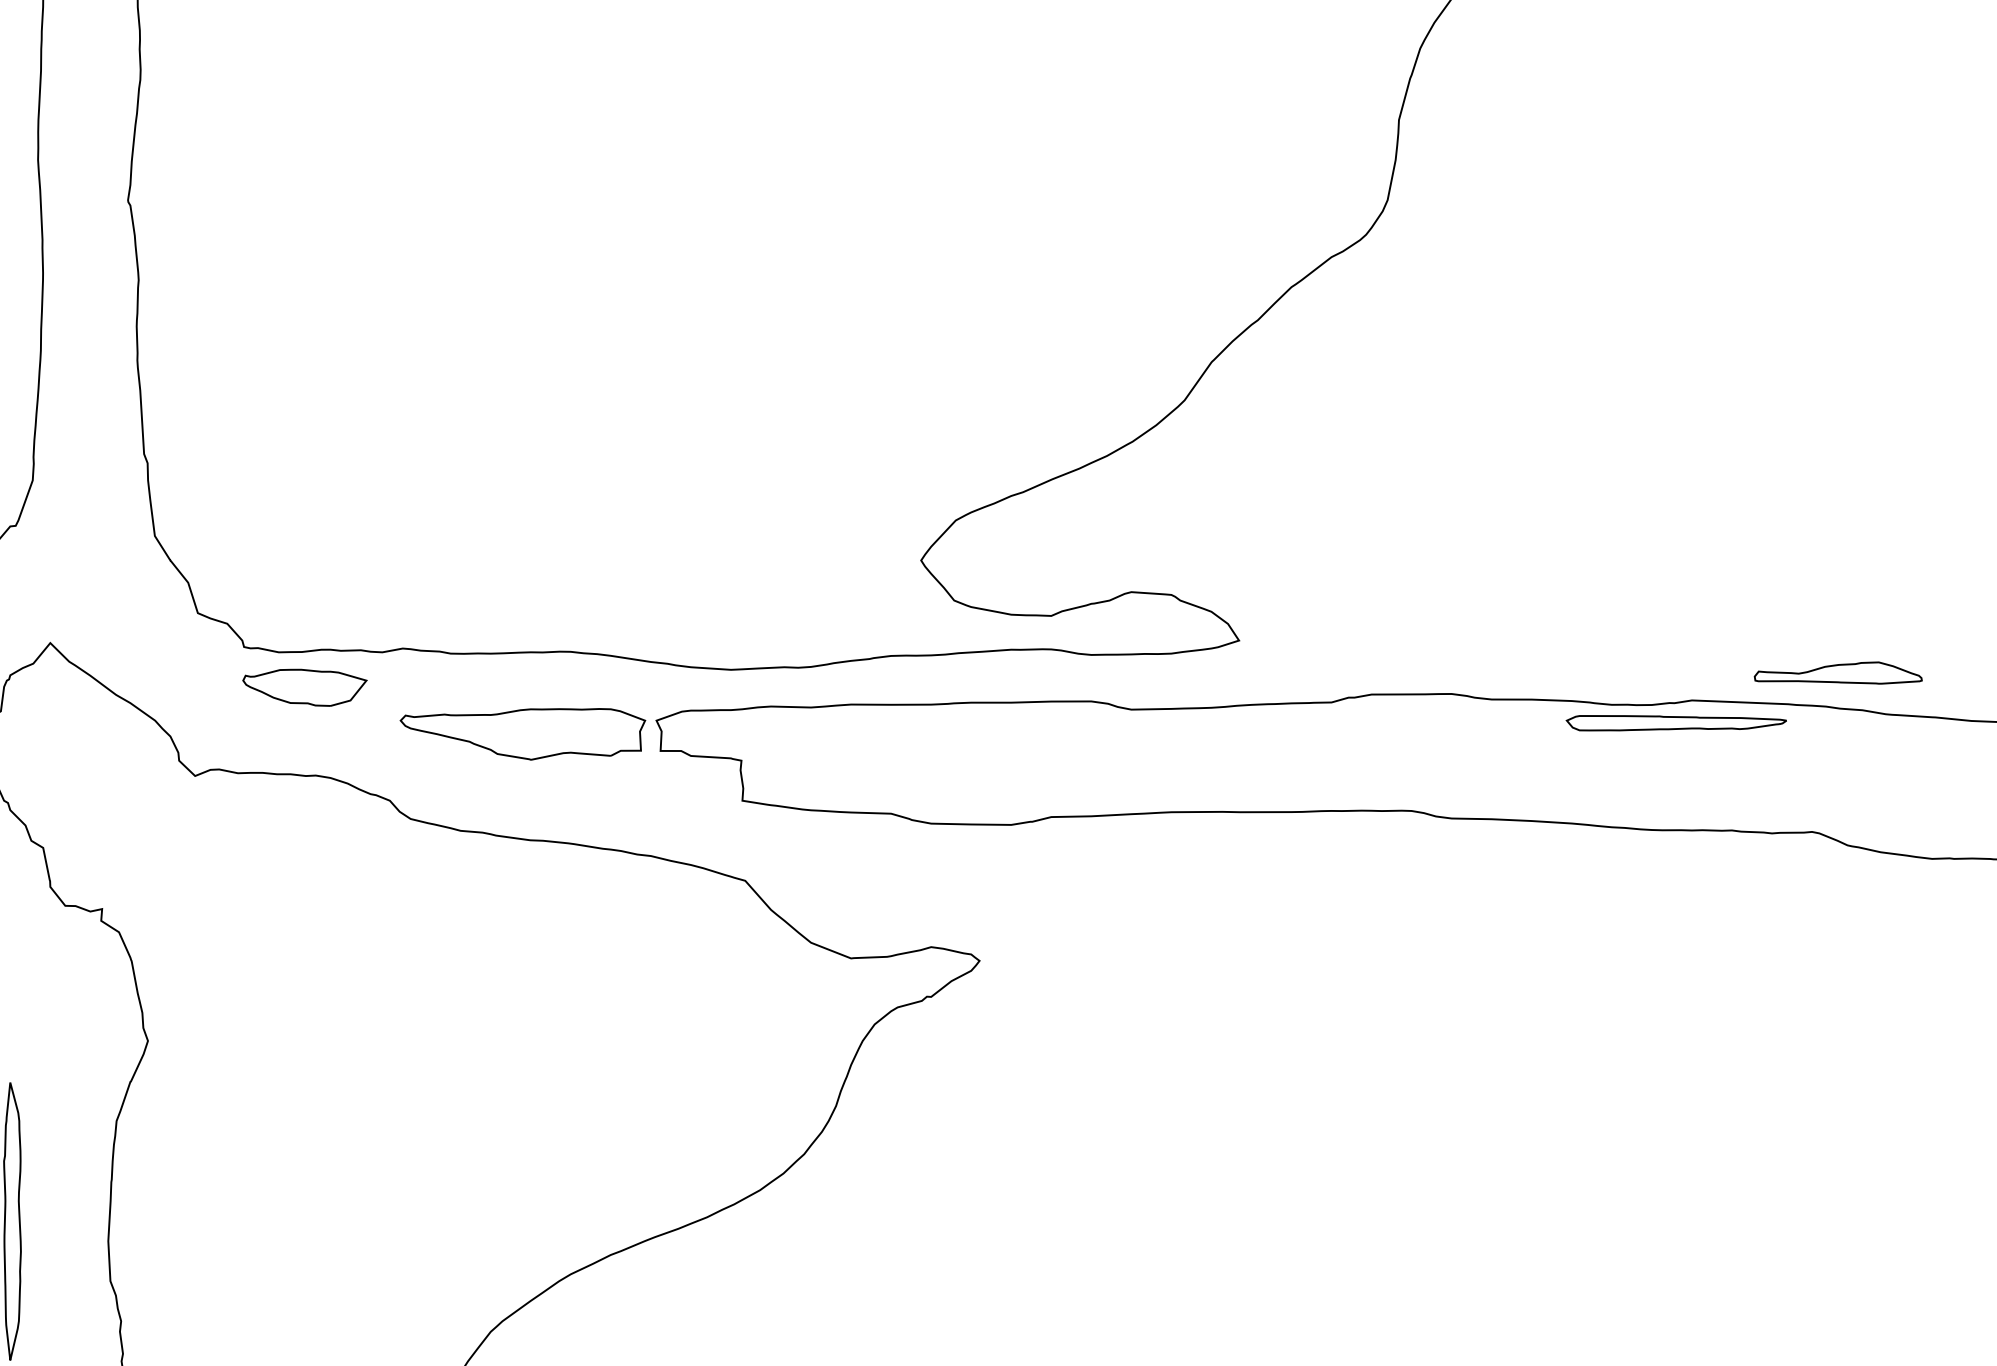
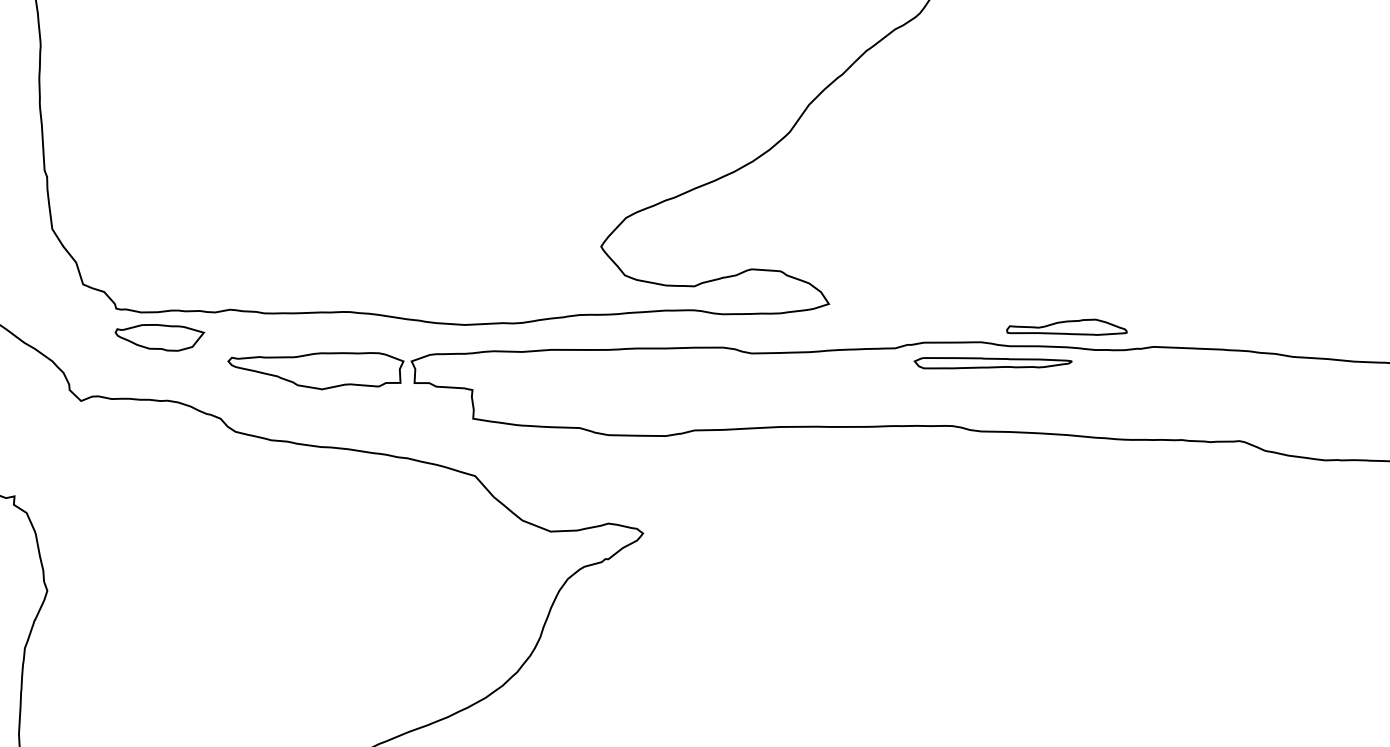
part: (1837, 672) -> (1066, 326), moved
part: (1675, 723) -> (992, 363), moved

